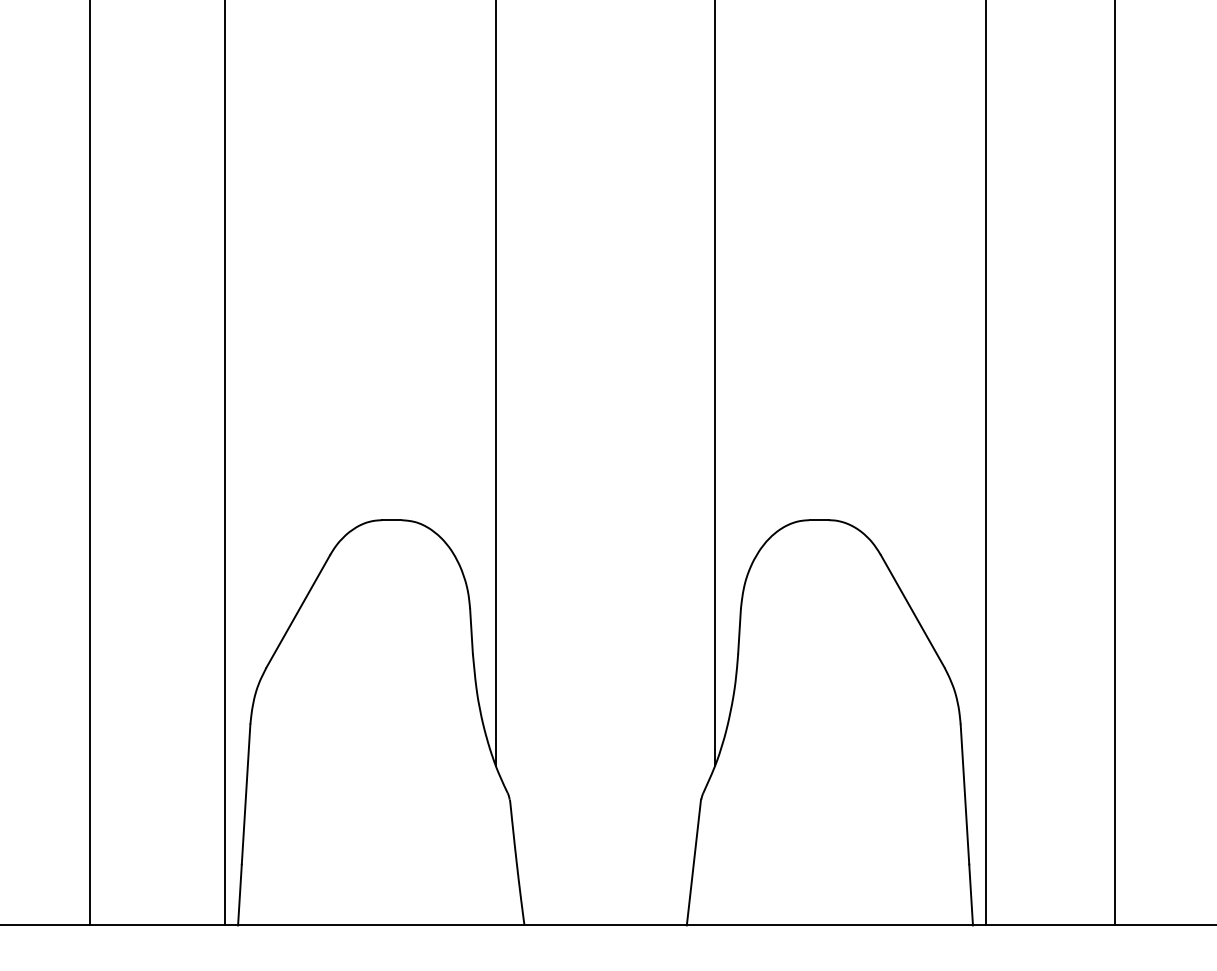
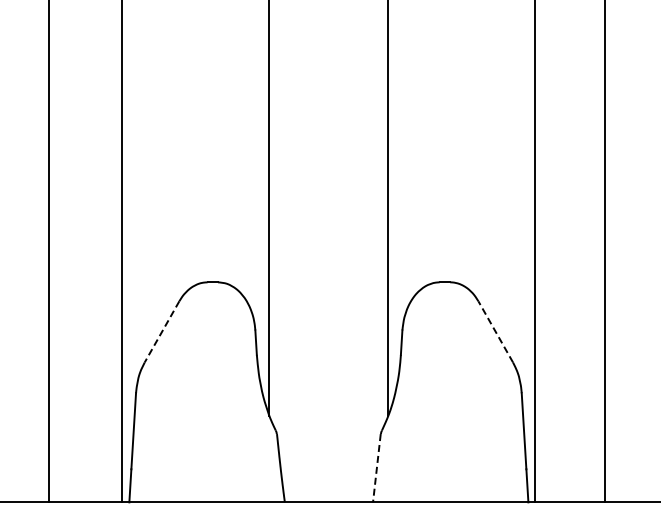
line: (912, 610) -> (495, 331), solid -> dashed
line: (297, 612) -> (161, 332), solid -> dashed
line: (693, 863) -> (376, 468), solid -> dashed

